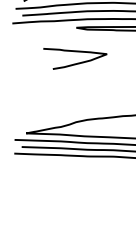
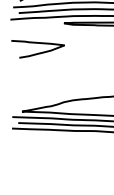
curve: (75, 62) -> (38, 52), moved

